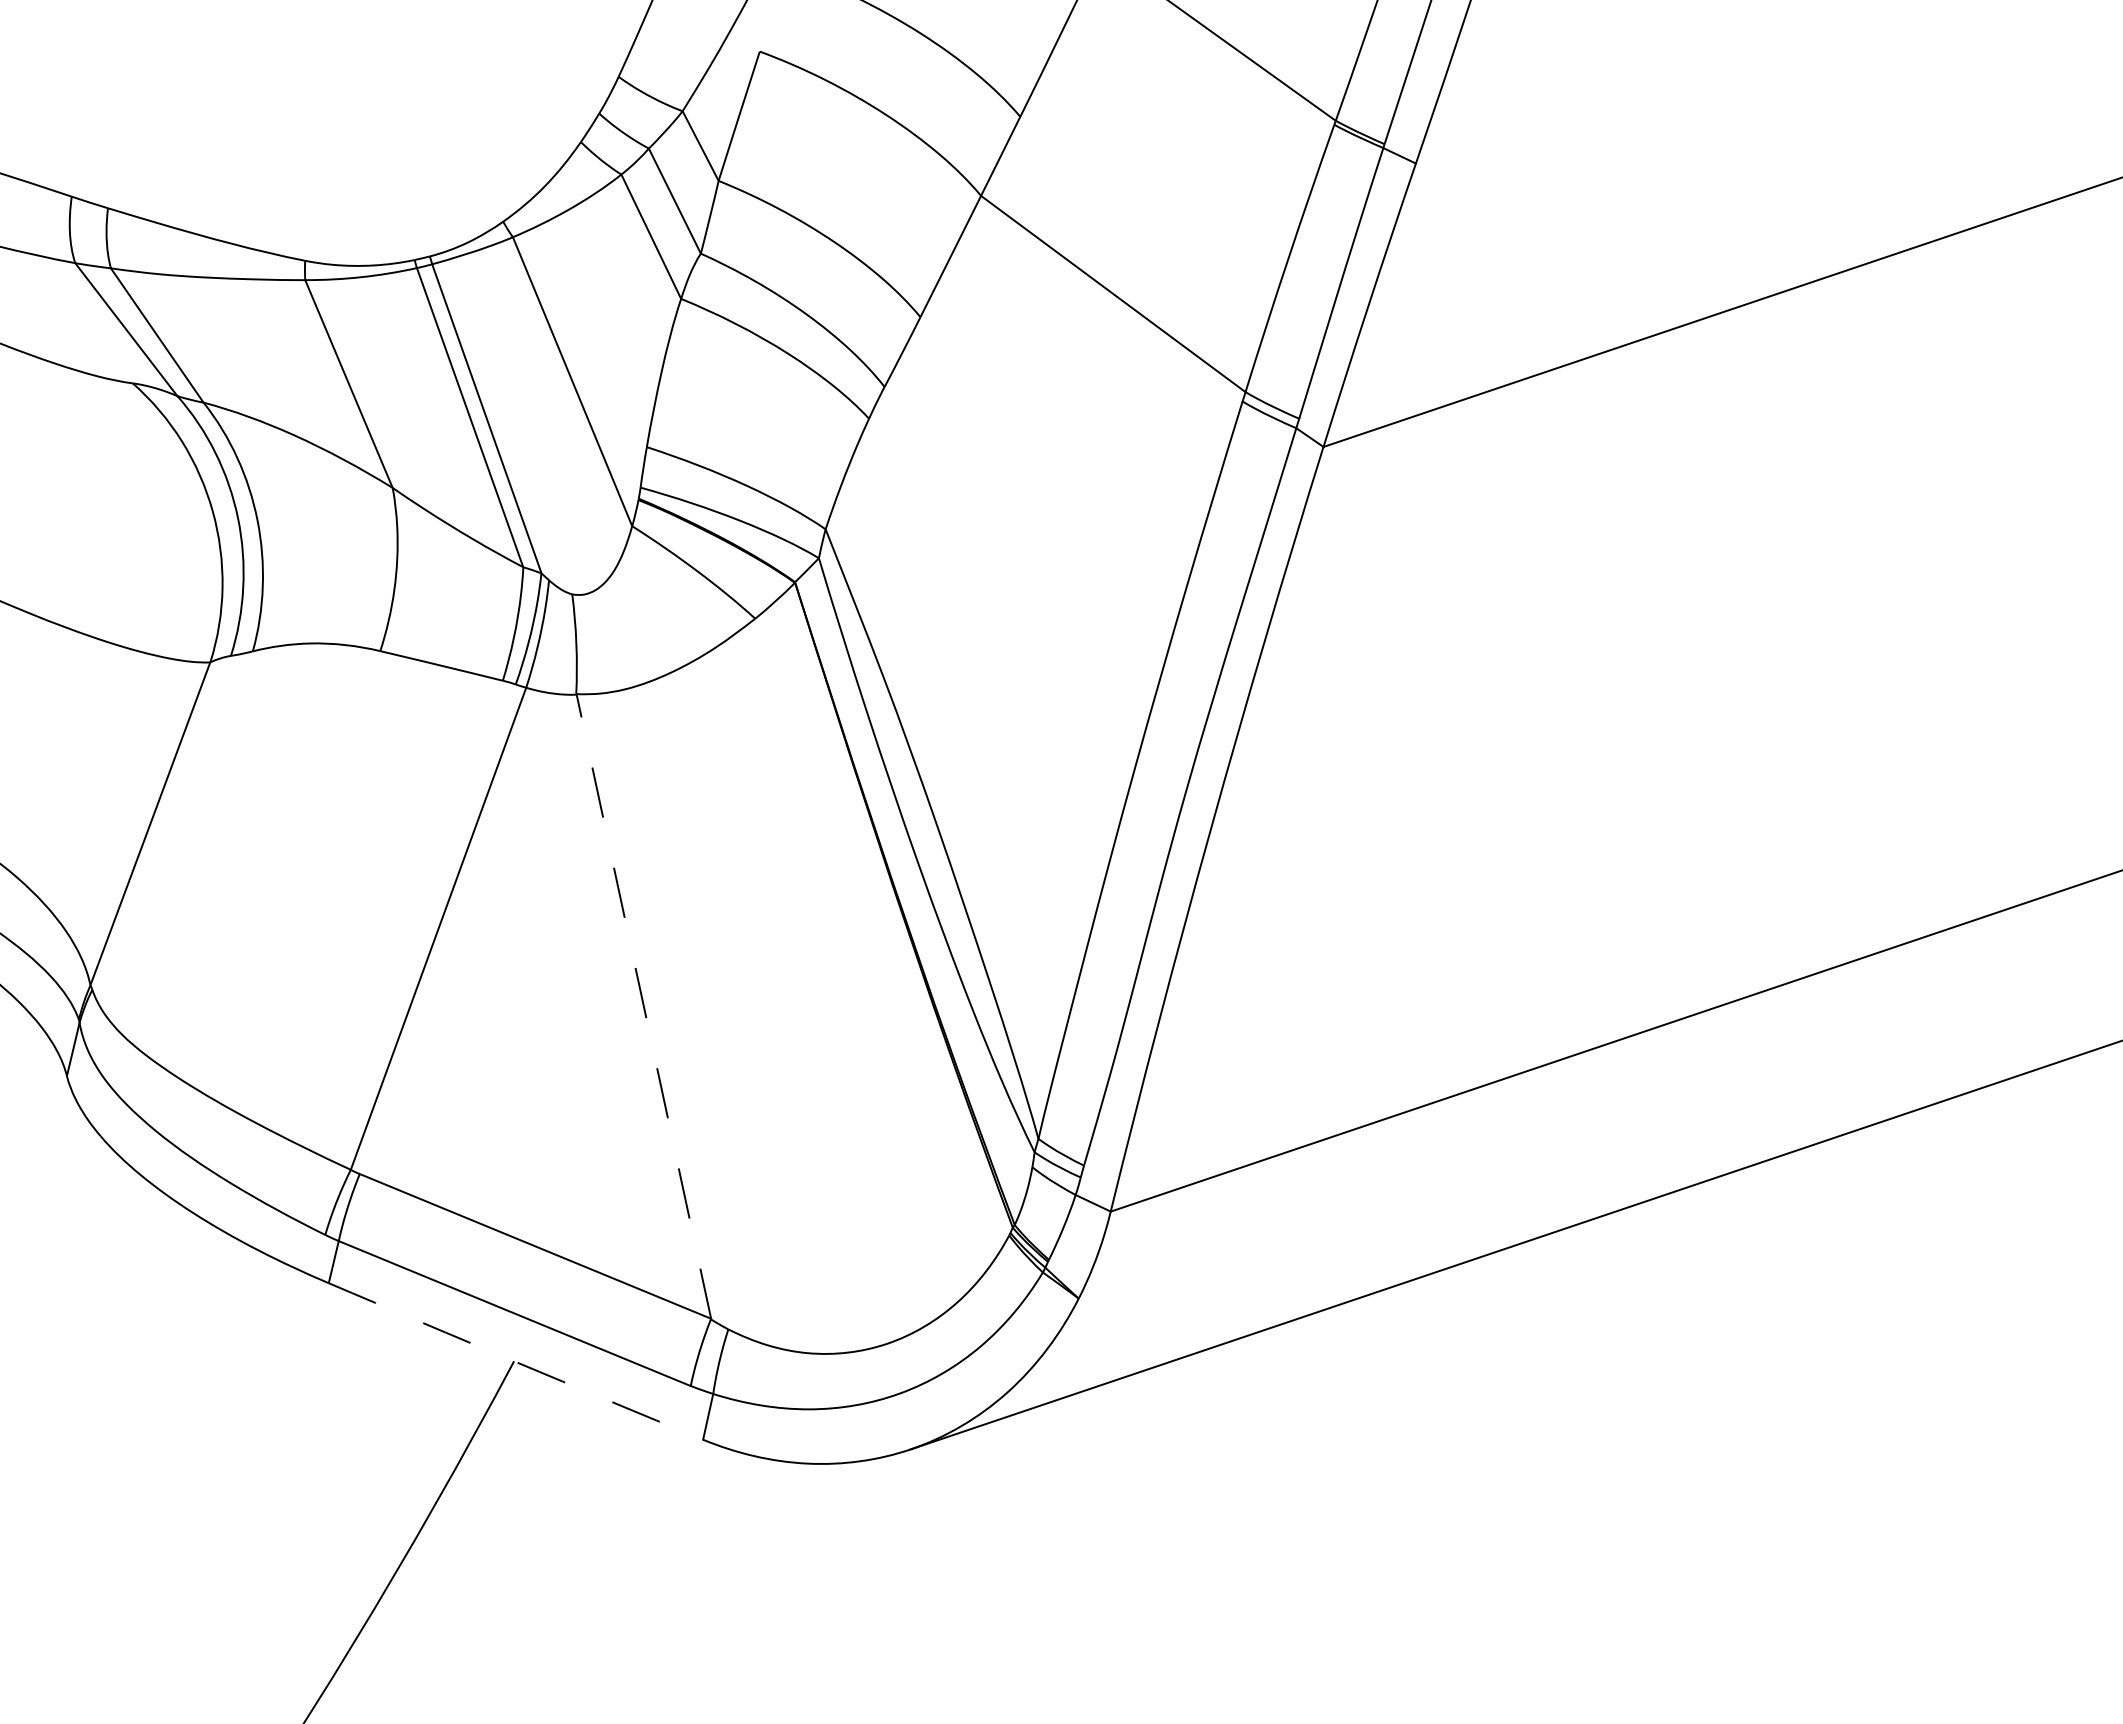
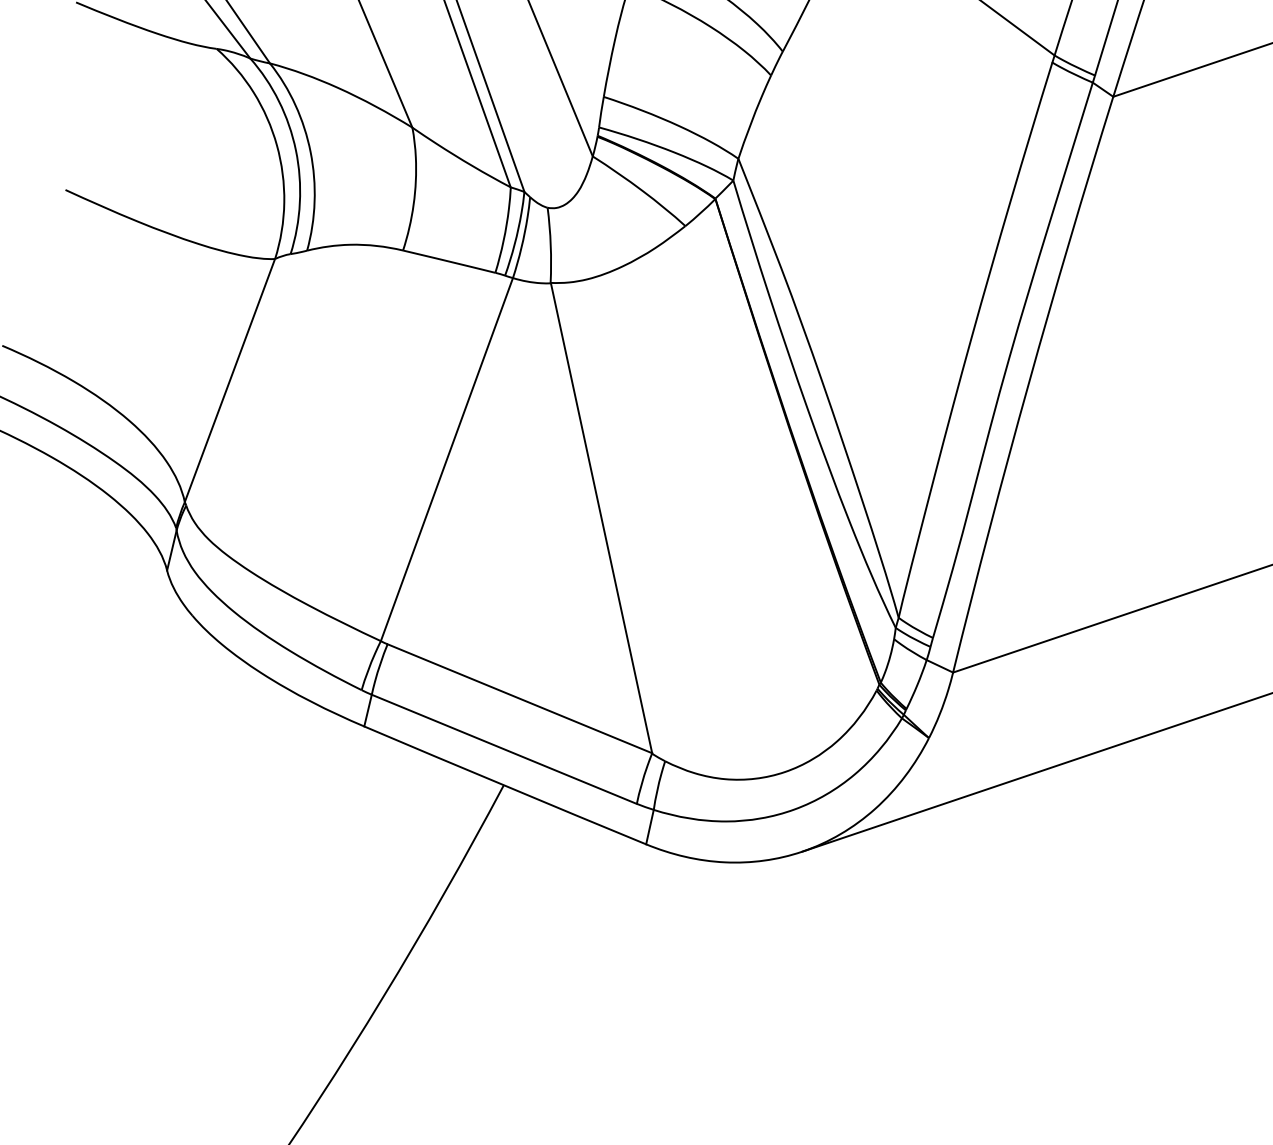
line: (643, 1006) -> (601, 518), dashed -> solid
arc: (515, 1361) -> (504, 785), dashed -> solid

